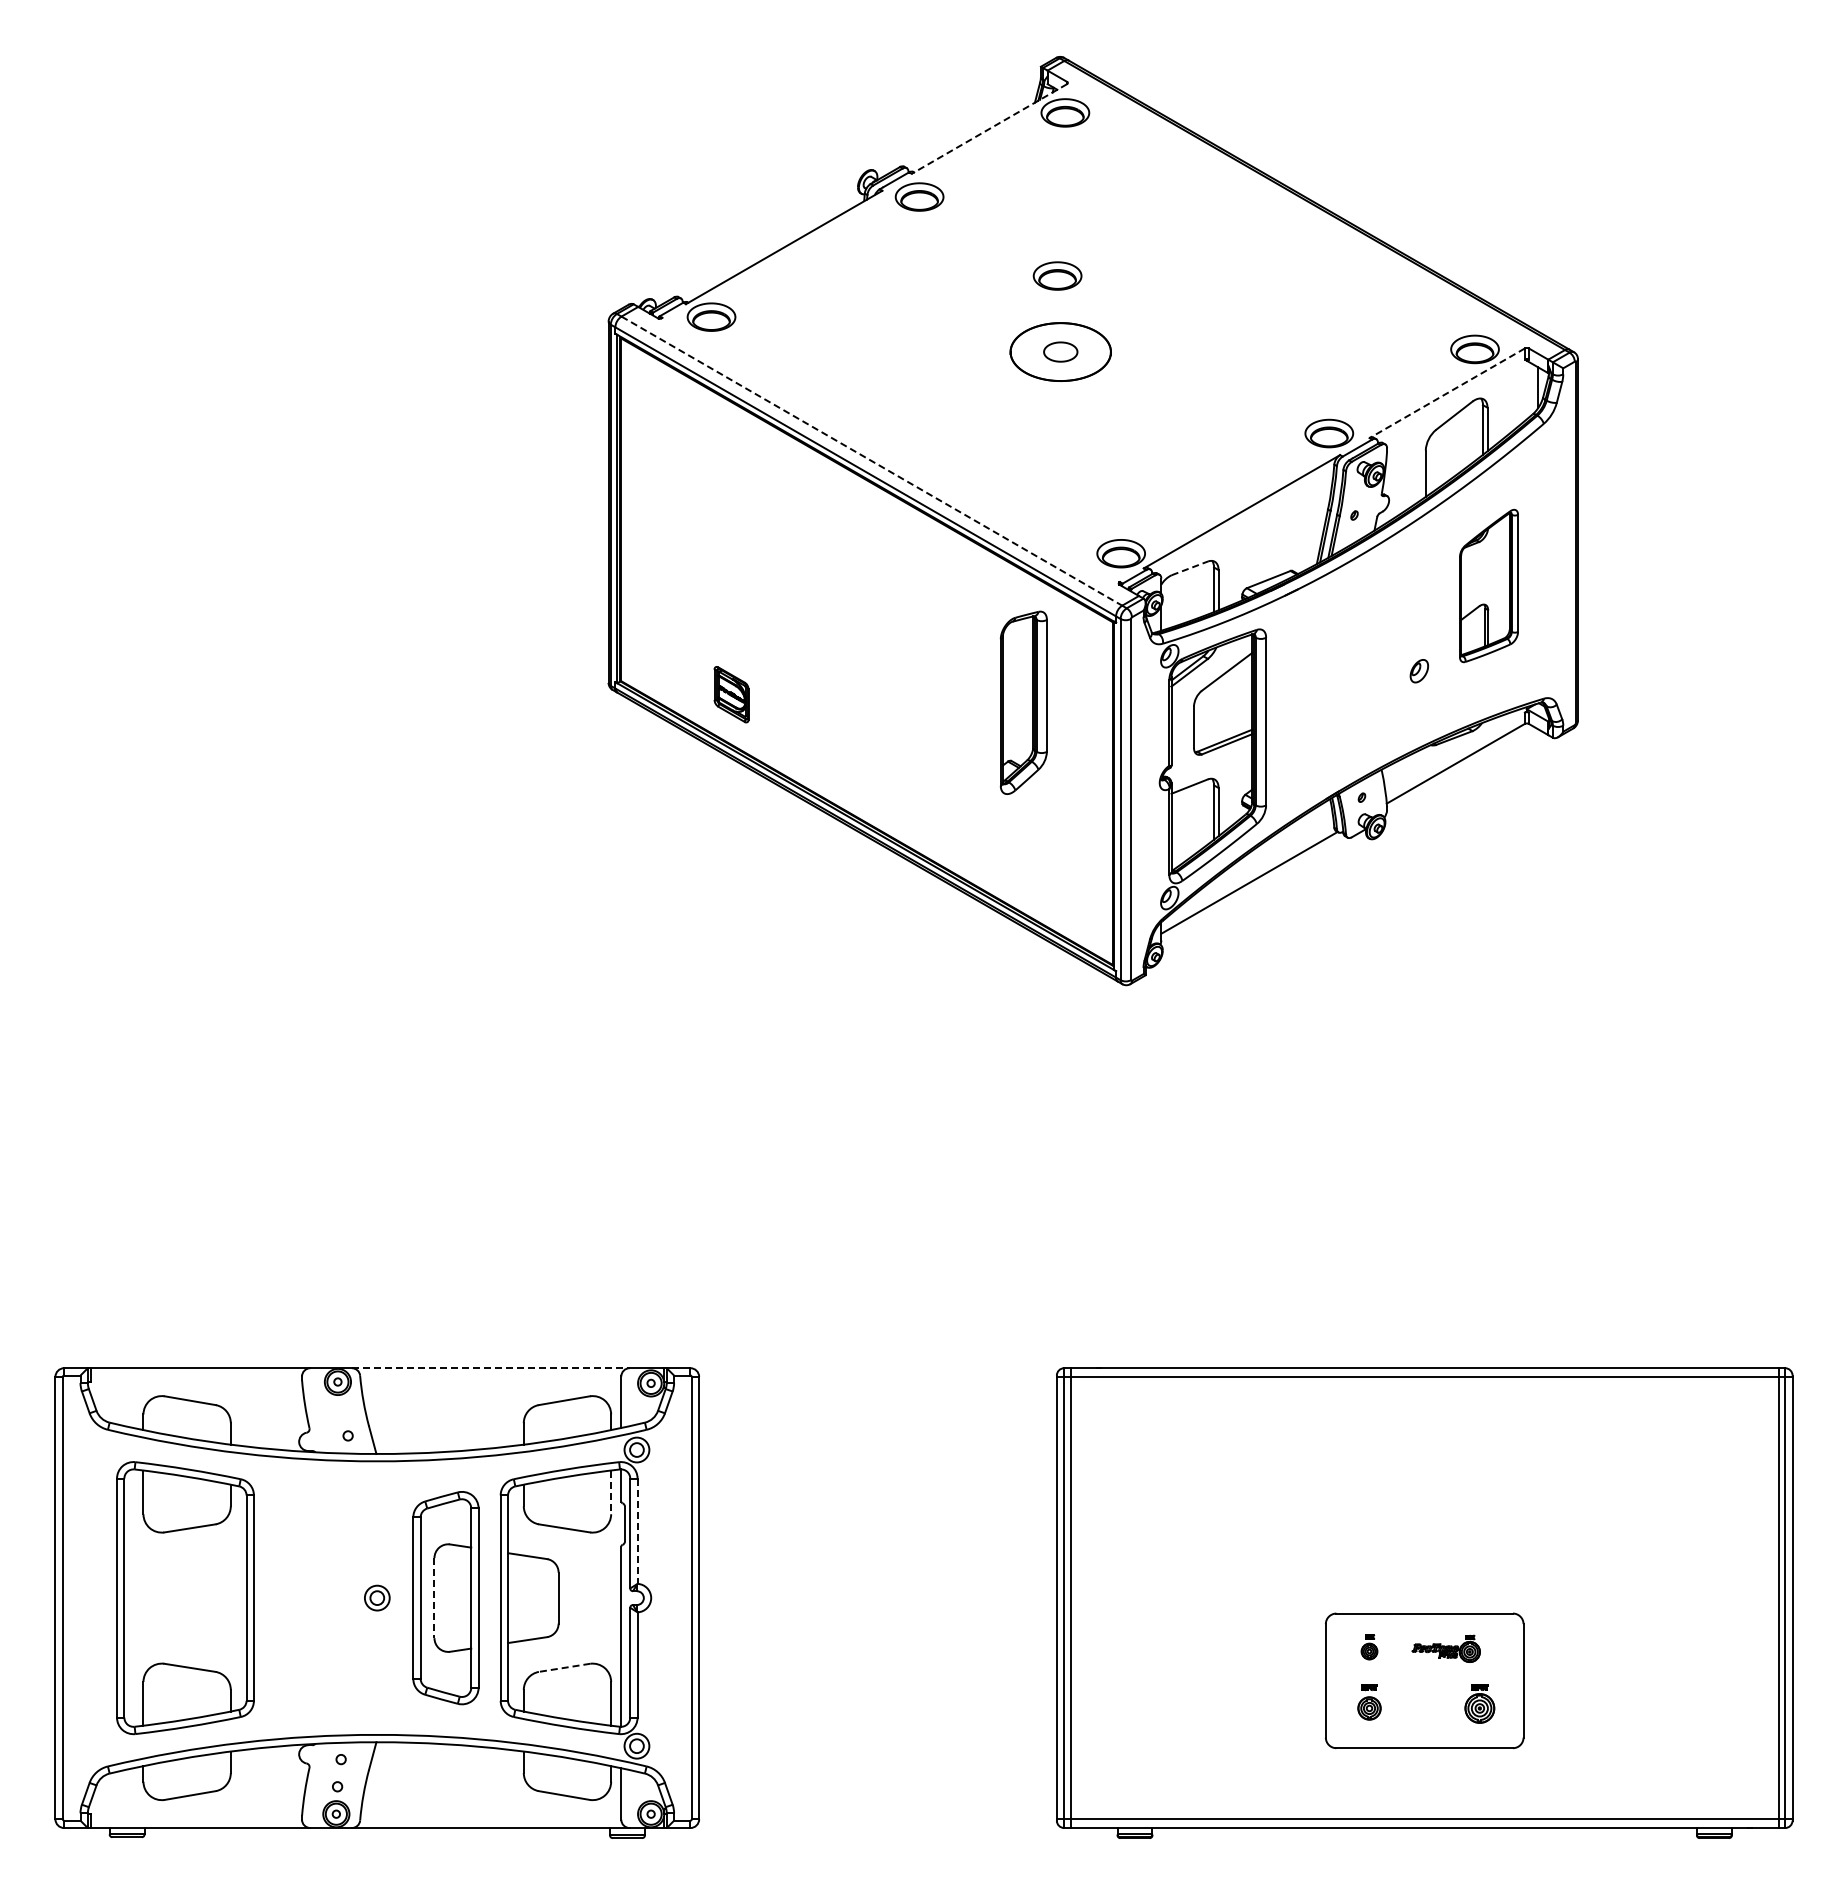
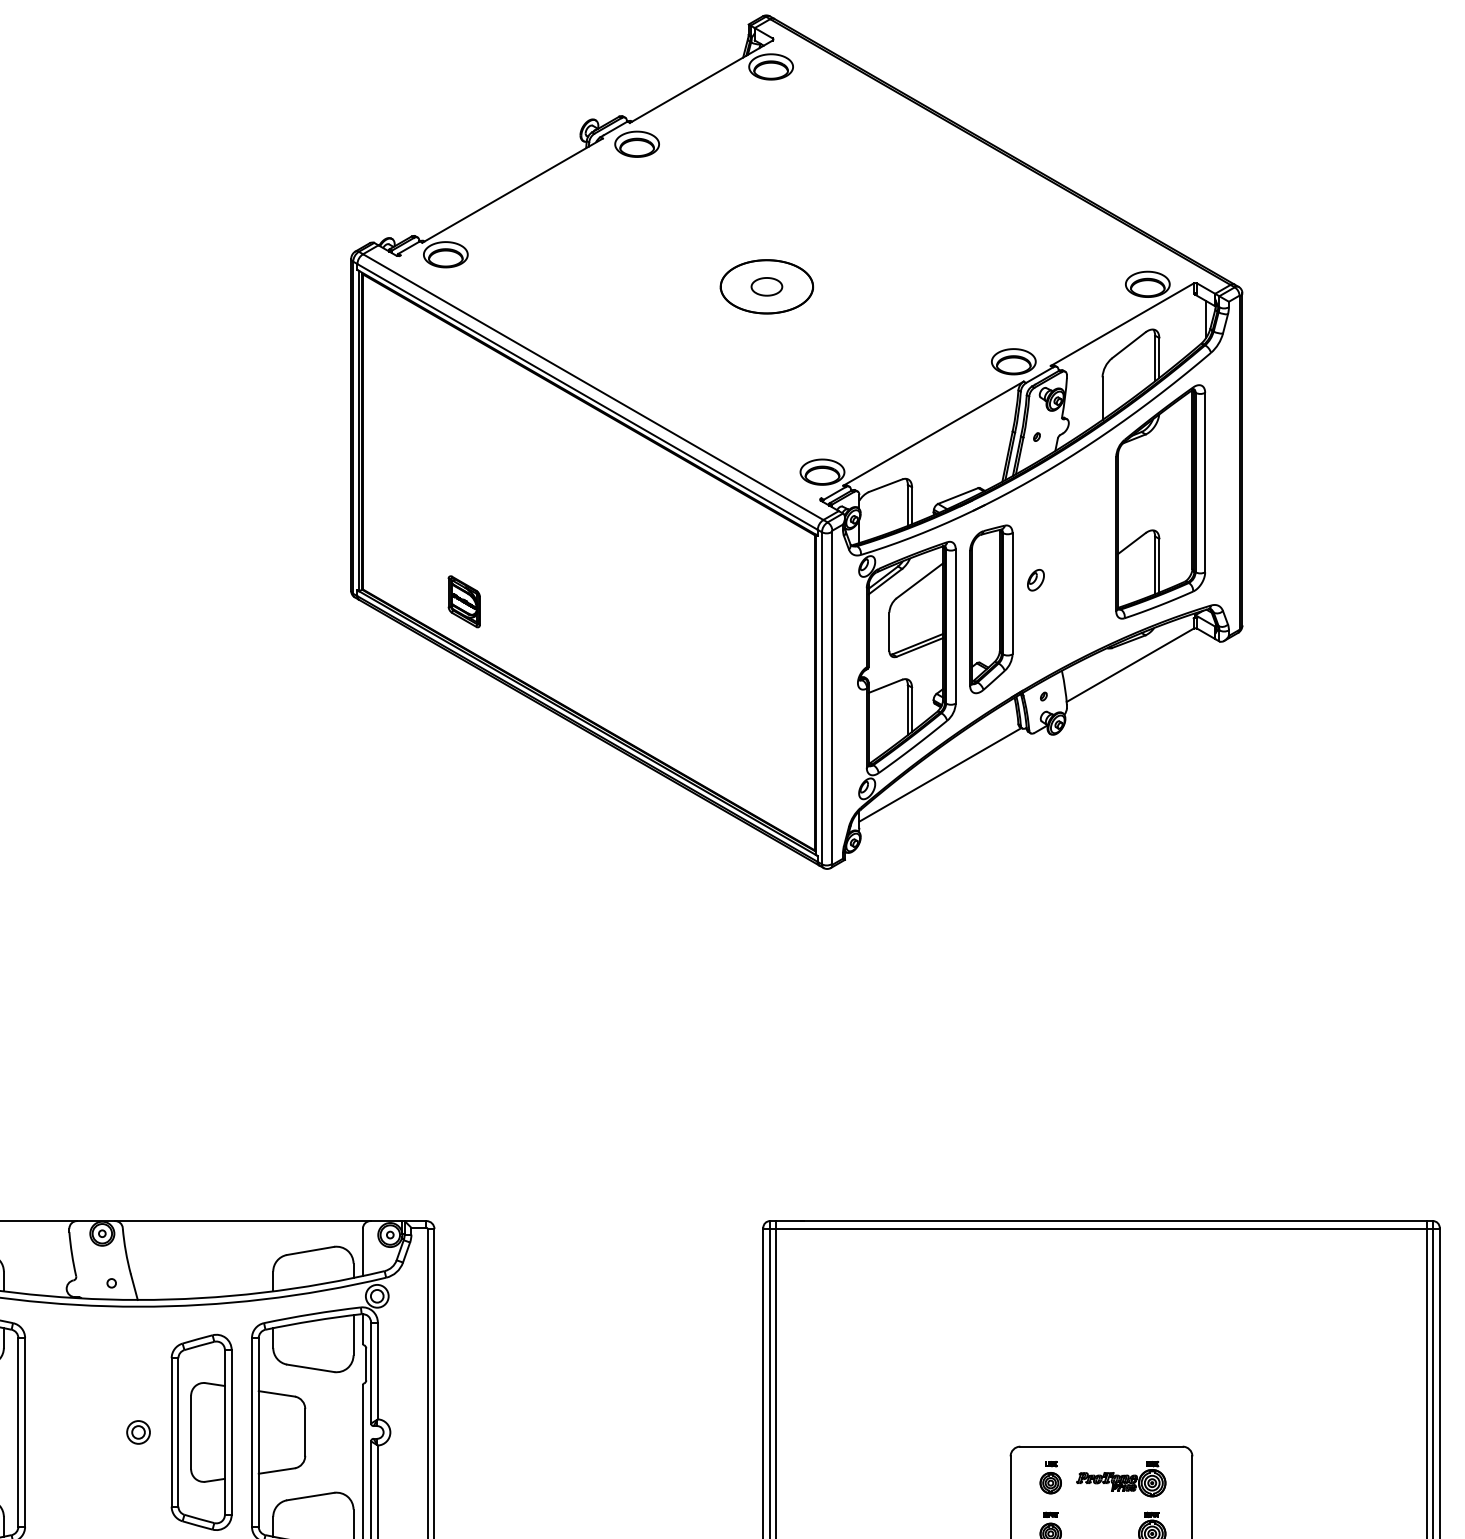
line: (989, 128) -> (701, 81), dashed -> solid
part: (1057, 275) -> (763, 216), removed
line: (1447, 393) -> (1122, 324), dashed -> solid
line: (872, 461) -> (593, 387), dashed -> solid
line: (1190, 568) -> (886, 485), dashed -> solid
part: (1488, 585) -> (1160, 501), size x1.67
part: (1418, 671) -> (1035, 580), moved
part: (1023, 702) -> (991, 609), moved
line: (490, 1368) -> (242, 1221), dashed -> solid
line: (611, 1492) -> (353, 1335), dashed -> solid
line: (637, 1531) -> (377, 1371), dashed -> solid
line: (434, 1598) -> (191, 1432), dashed -> solid
part: (1369, 1647) -> (1050, 1477), size x1.43
part: (1446, 1648) -> (1121, 1478), size x1.43
line: (564, 1667) -> (310, 1496), dashed -> solid

